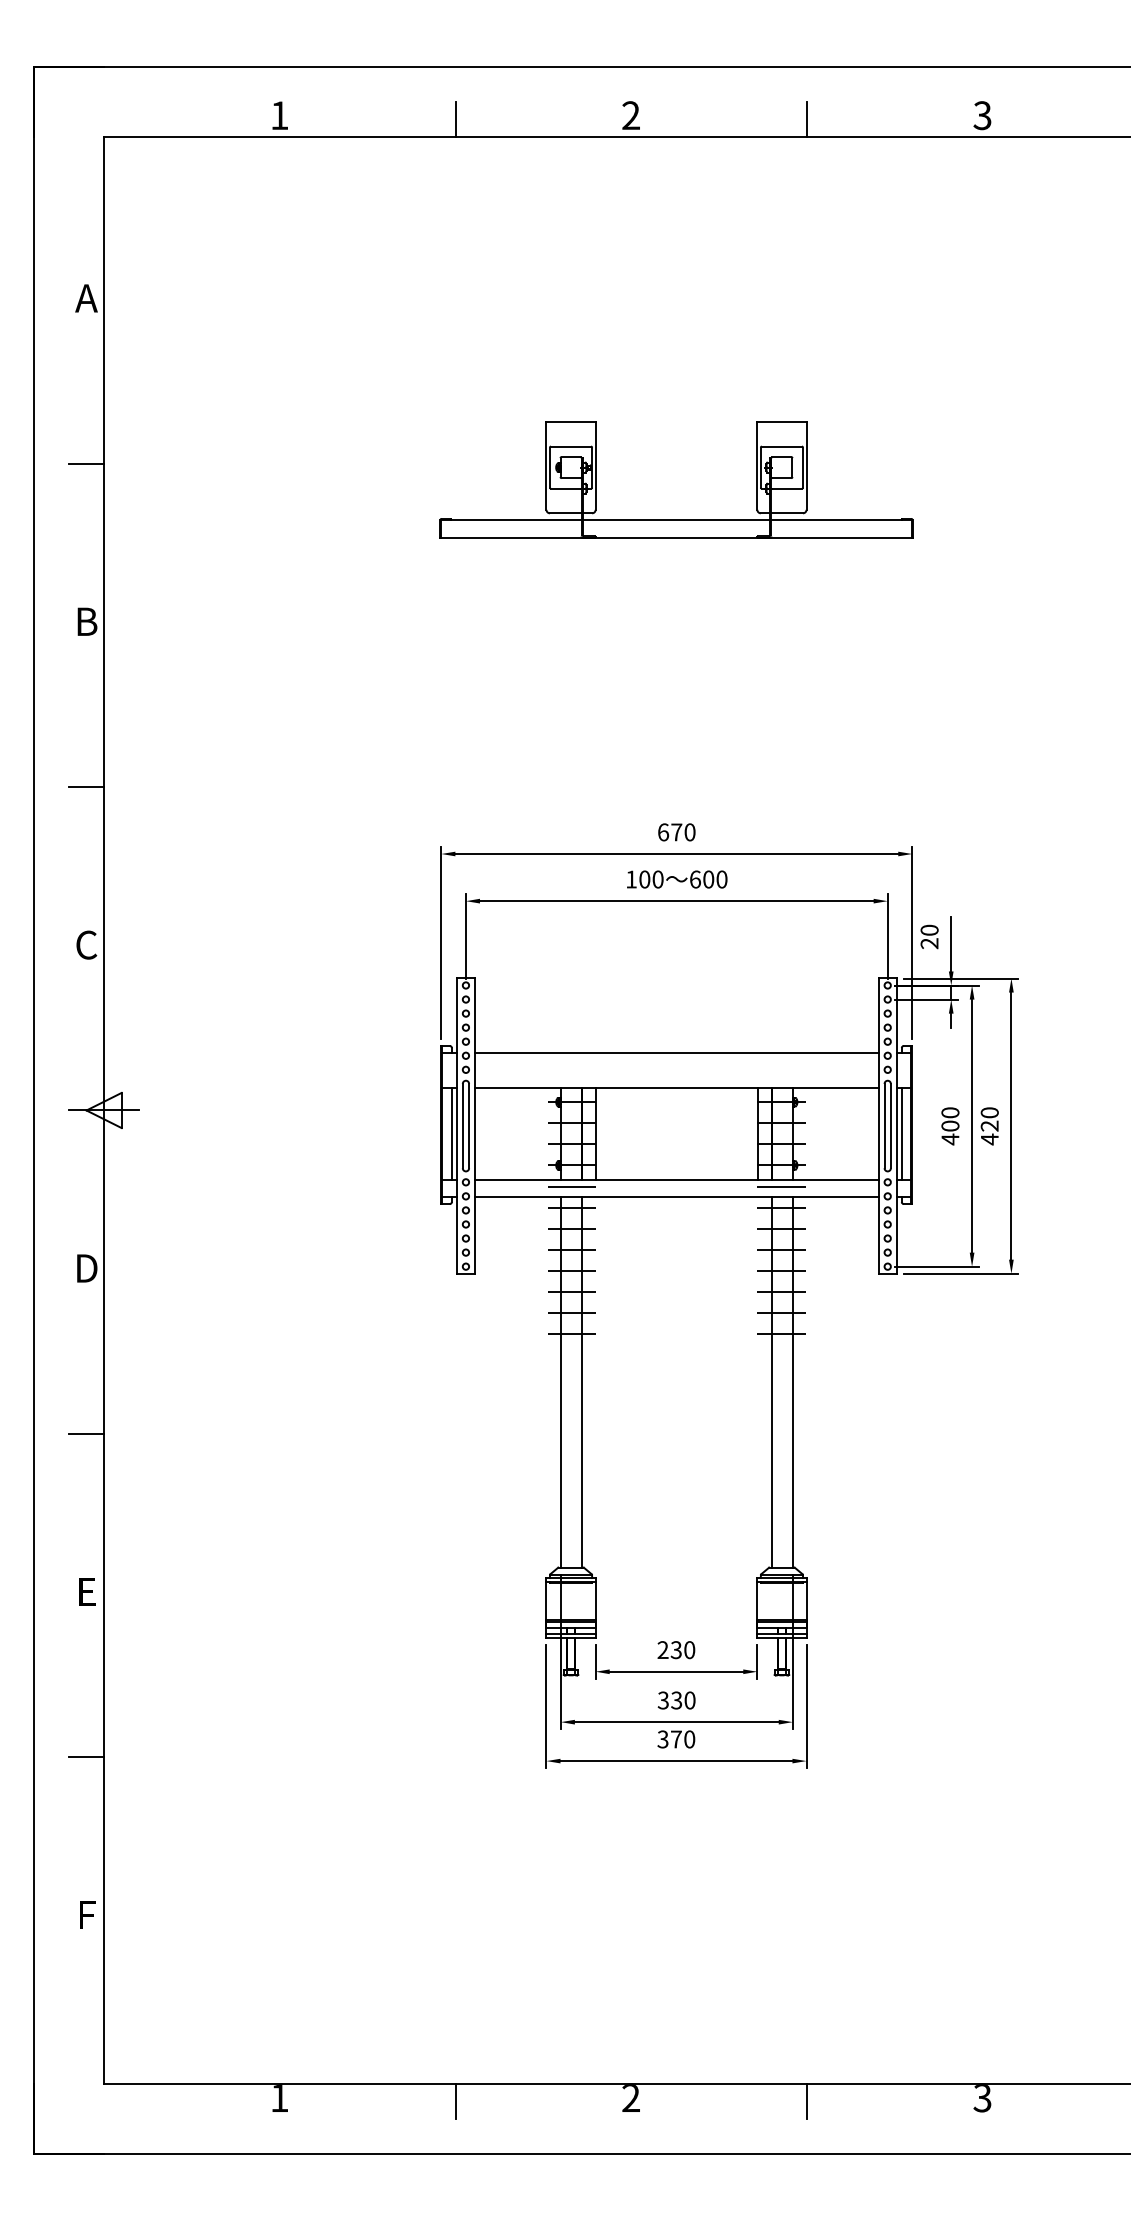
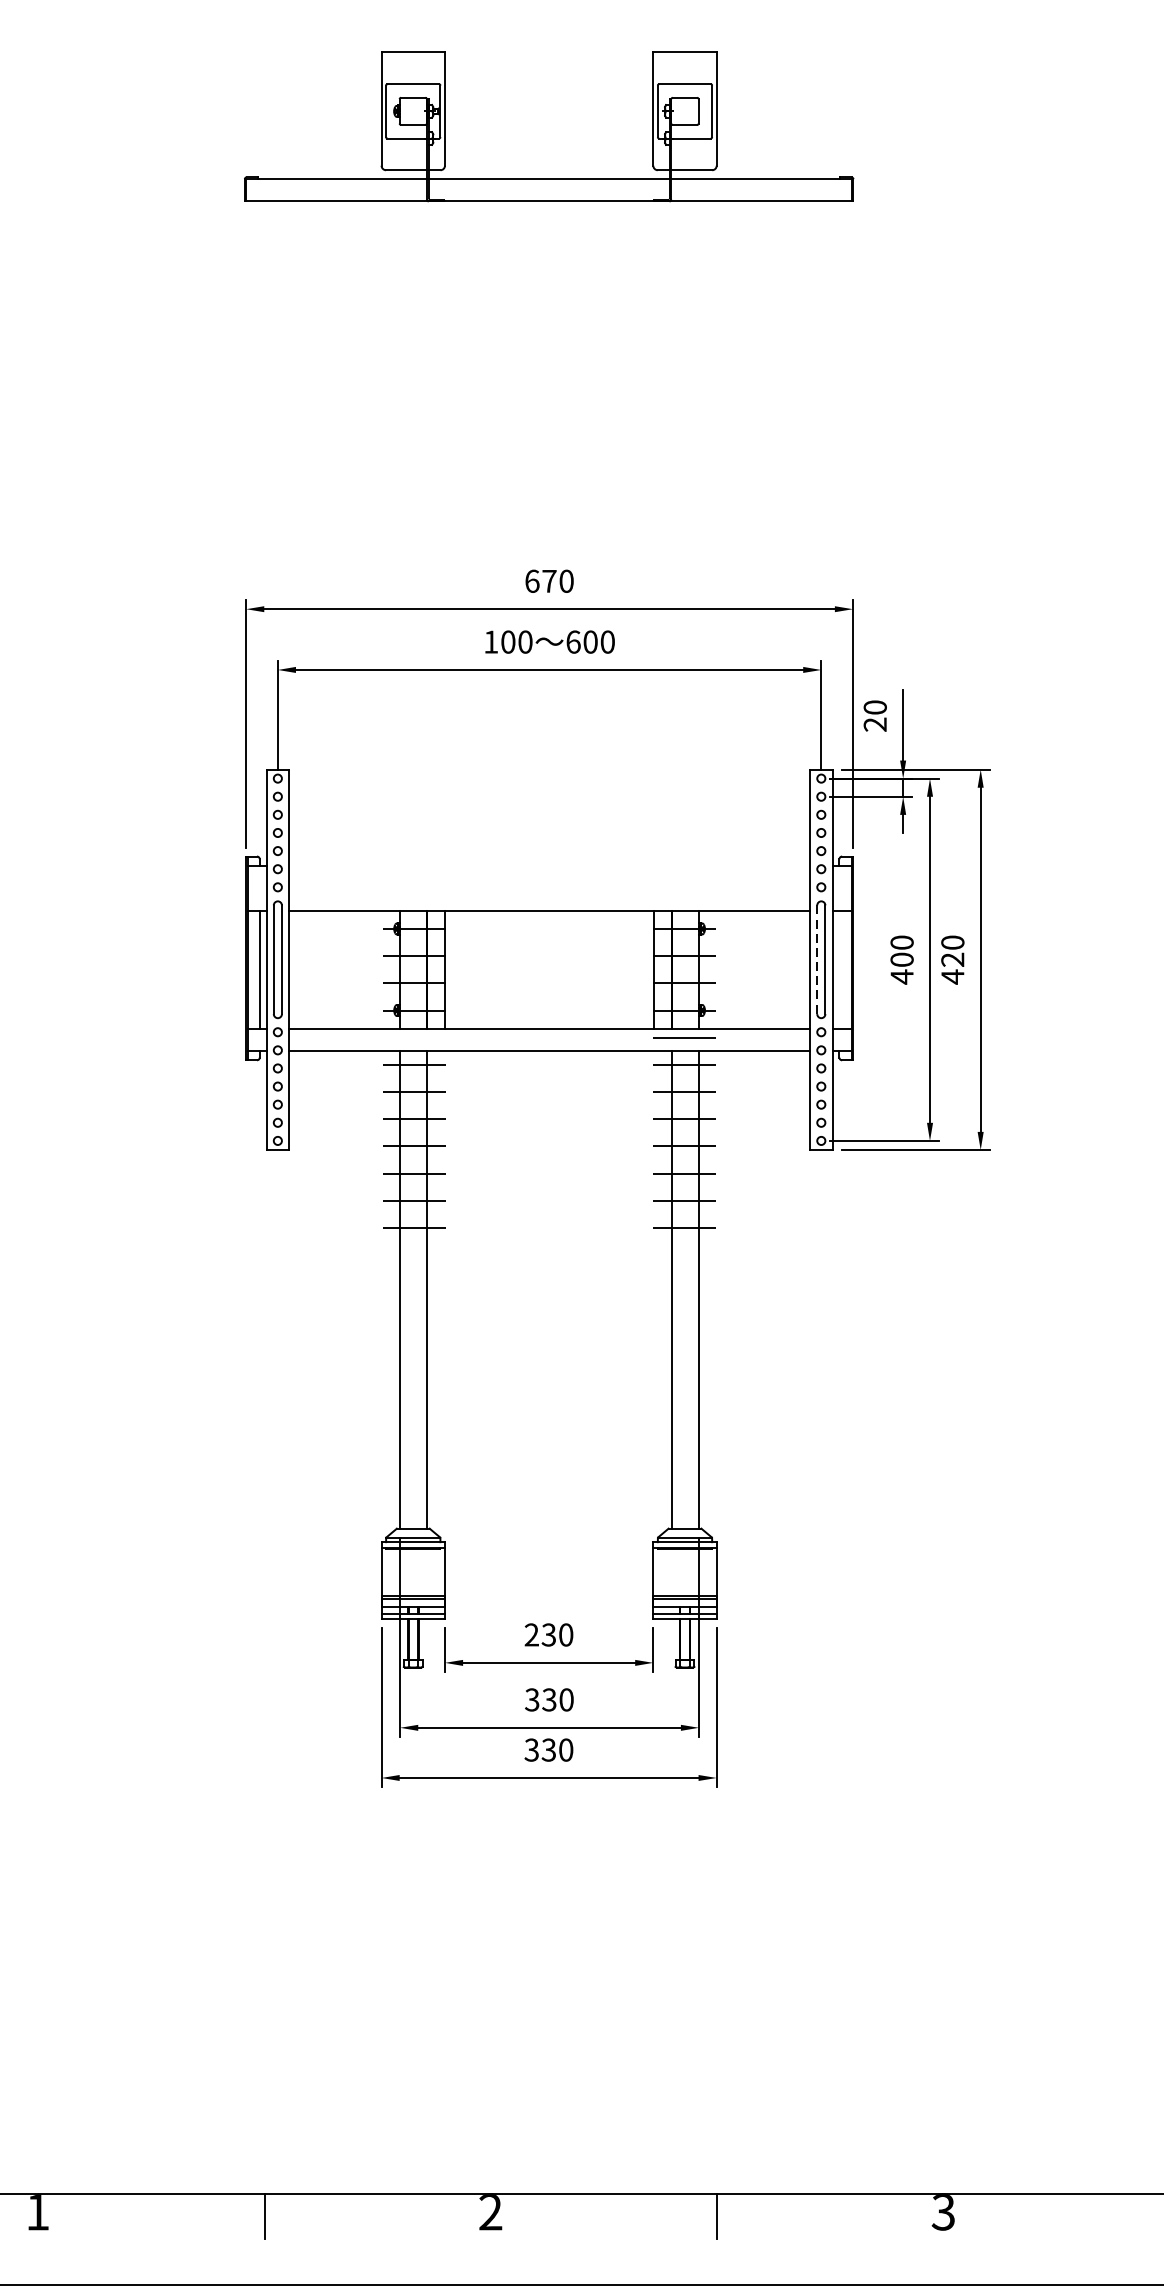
line: (676, 1052) -> (549, 864), removed
line: (884, 1126) -> (817, 960), solid -> dashed
line: (901, 1133) -> (839, 969), removed
line: (571, 1186) -> (413, 1037), removed
text: (675, 1739) -> (547, 1750), 370 -> 330

